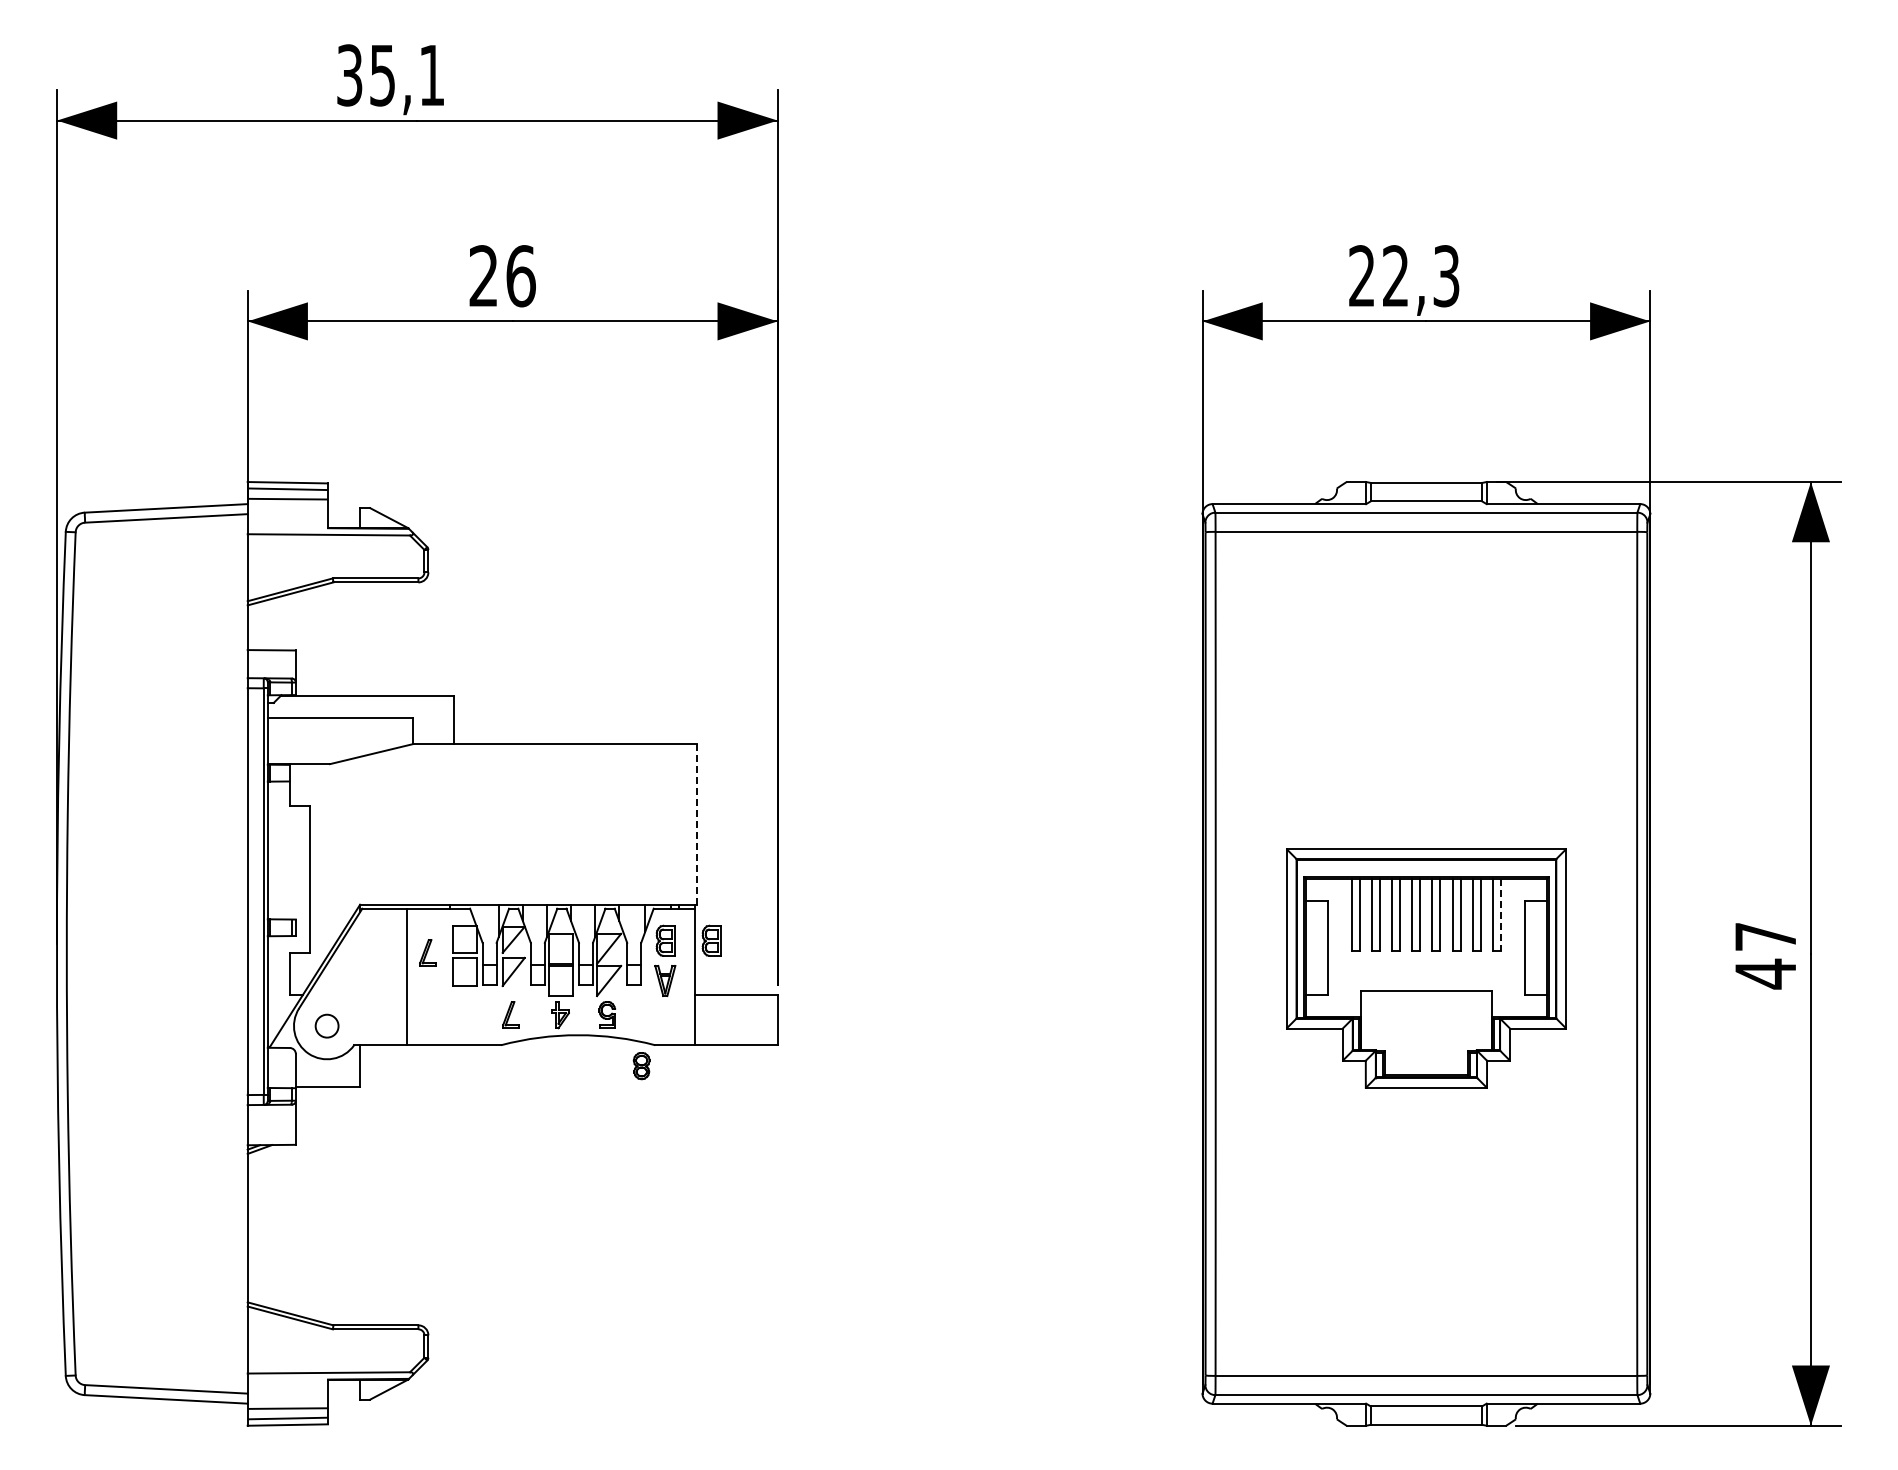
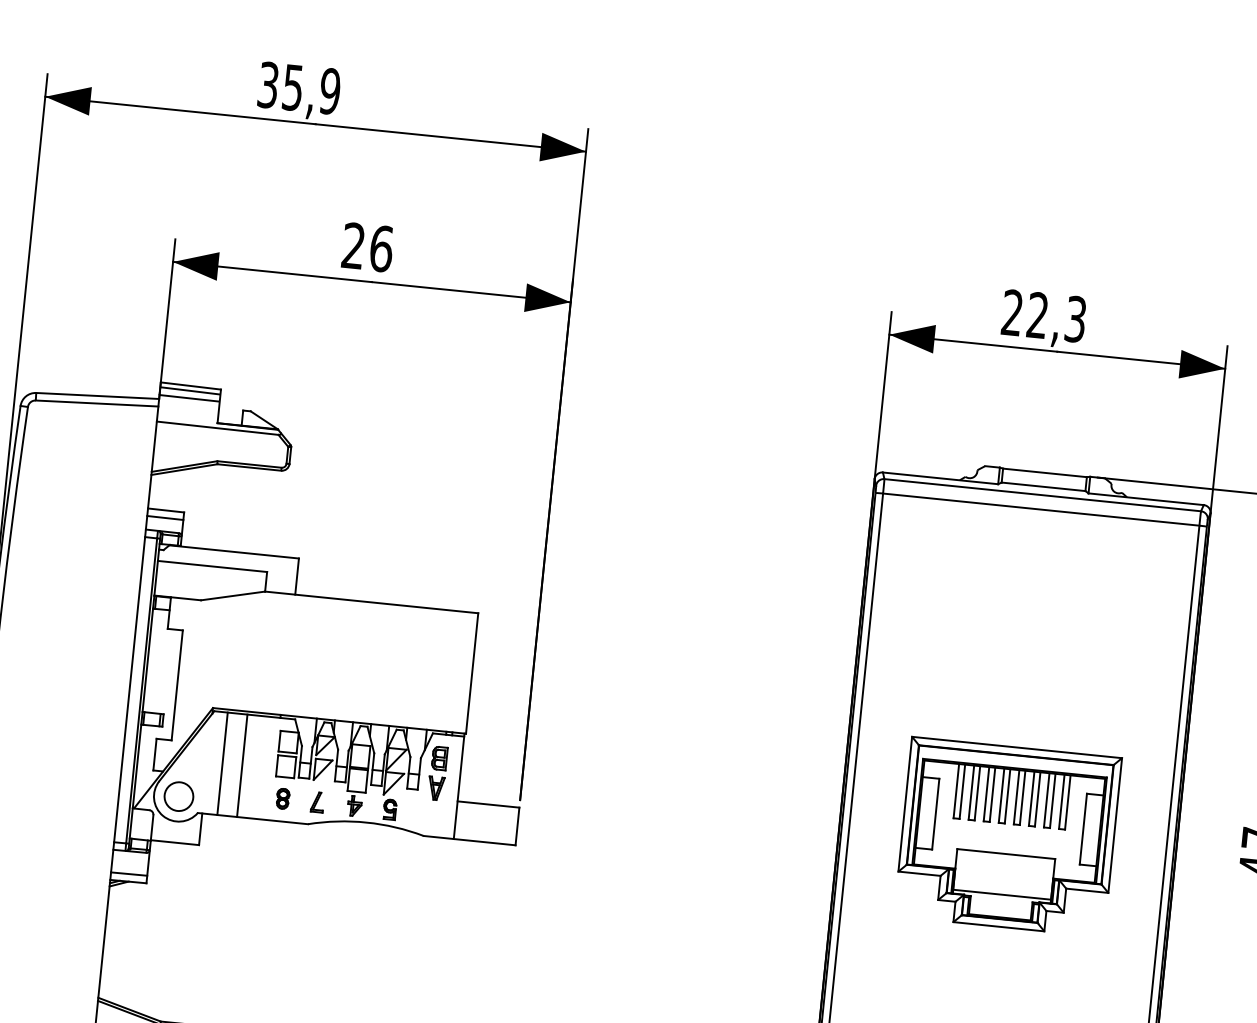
text: (431, 75) -> (329, 91), 35,1 -> 35,9
line: (271, 660) -> (165, 518), added
line: (697, 823) -> (472, 672), dashed -> solid
line: (1500, 915) -> (1067, 803), dashed -> solid
part: (711, 940) -> (473, 761), removed
part: (427, 952) -> (259, 749), removed
line: (380, 976) -> (222, 763), added
circle: (327, 1026) -> (179, 796), size x1.67
line: (1426, 1045) -> (1002, 894), added
part: (641, 1066) -> (282, 799), moved
line: (271, 1134) -> (128, 873), added

